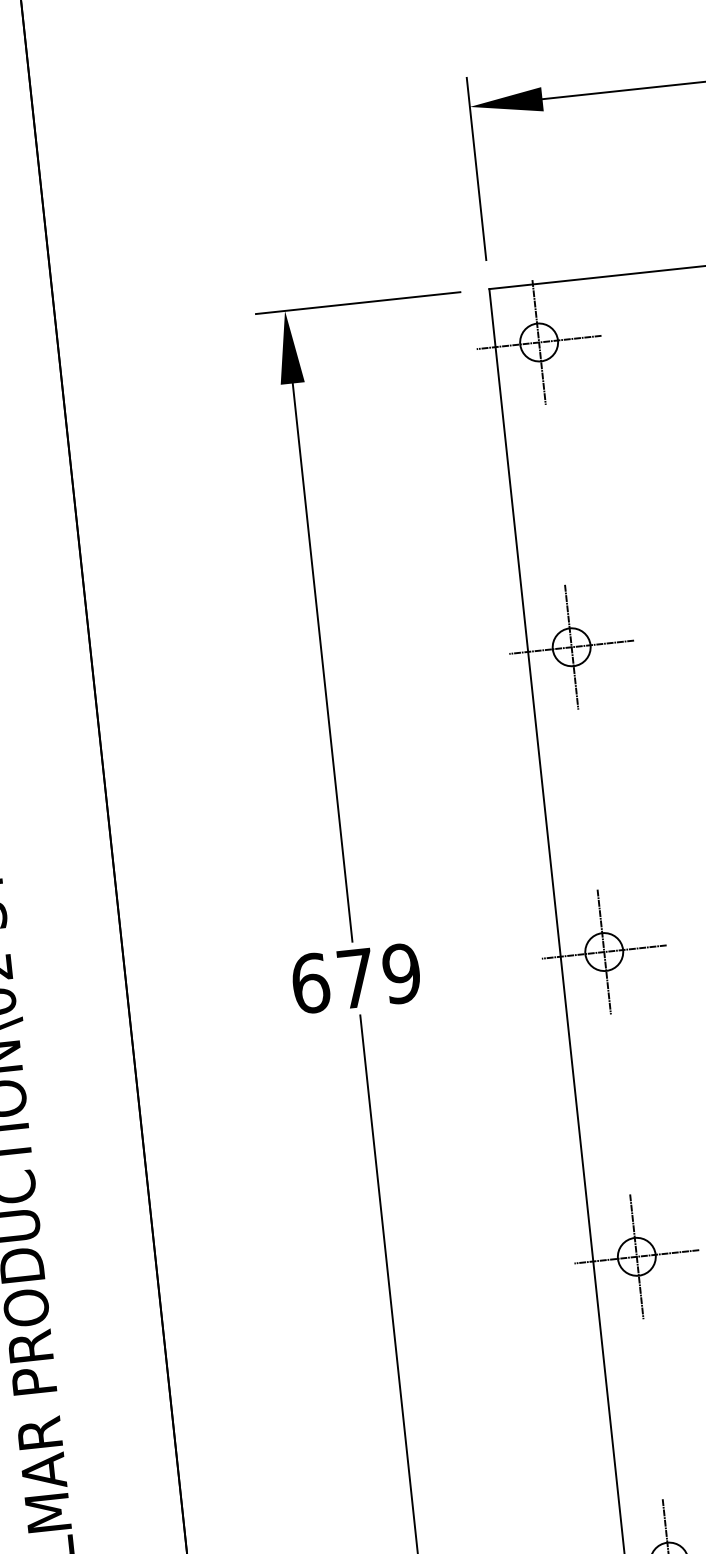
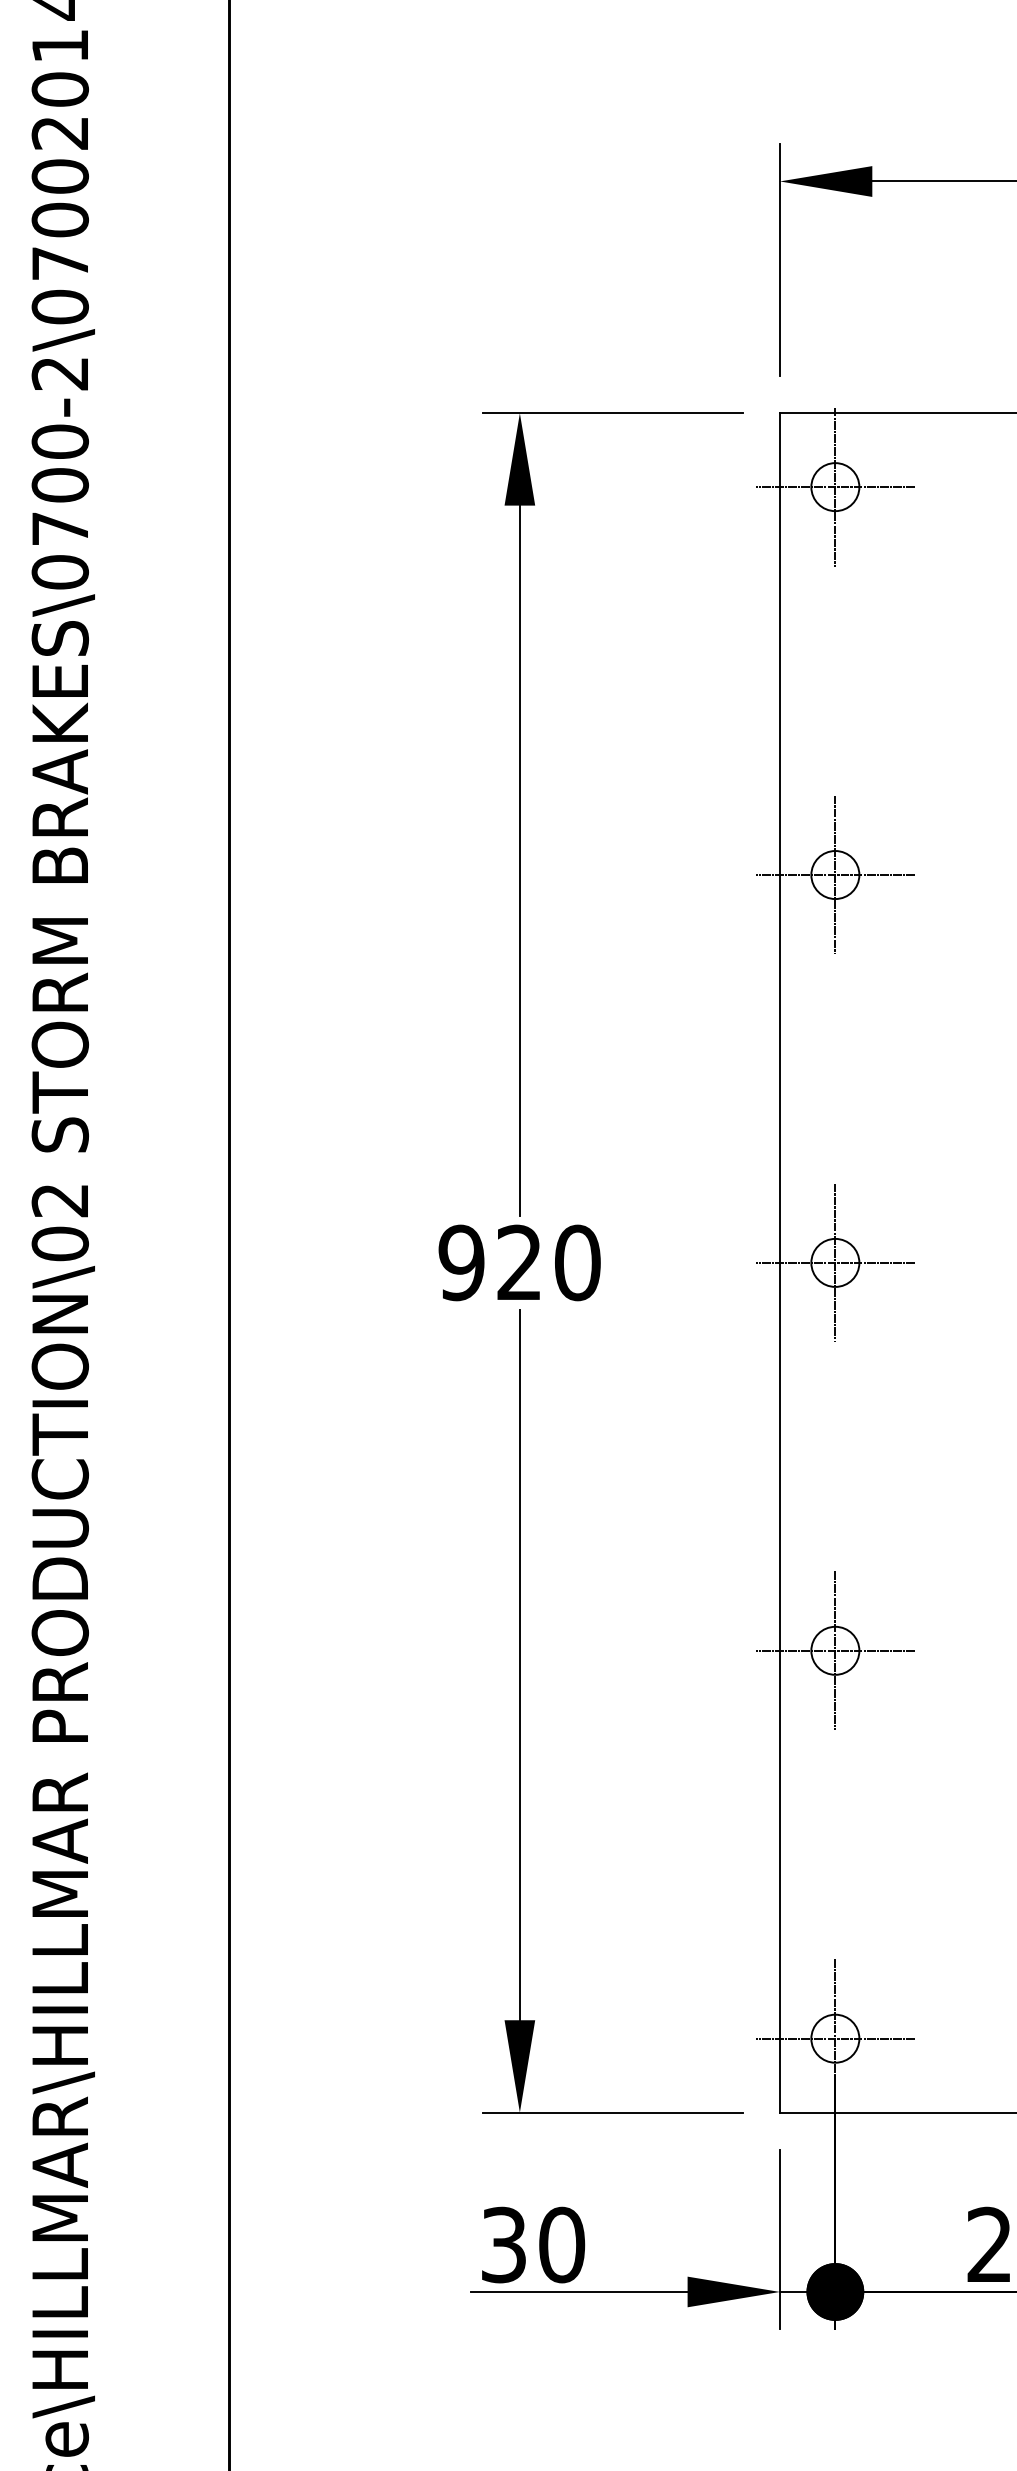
text: (356, 978) -> (519, 1262), 679 -> 920

